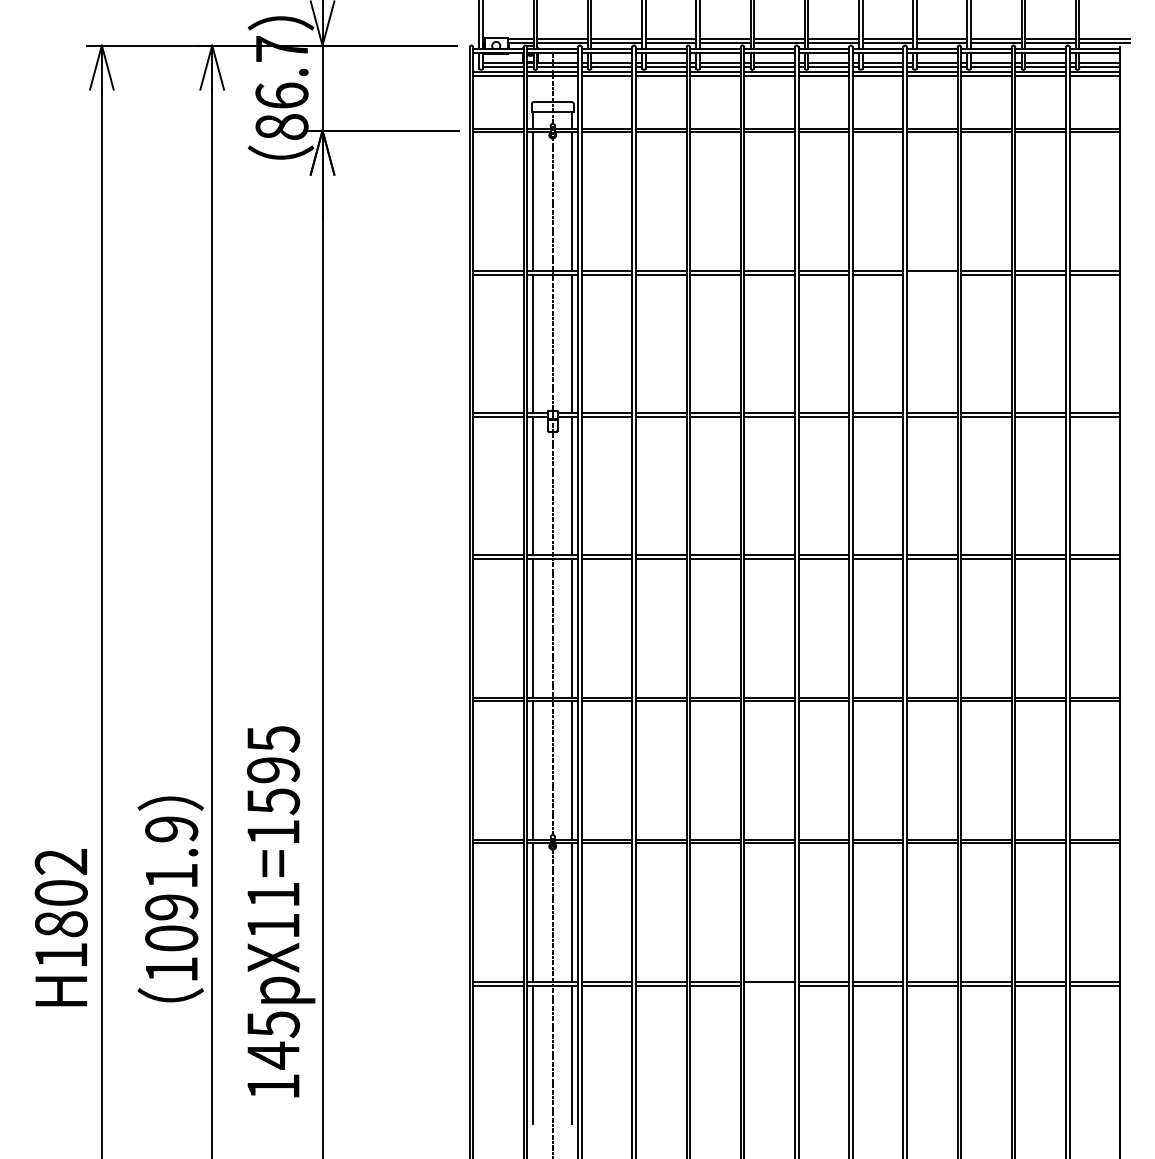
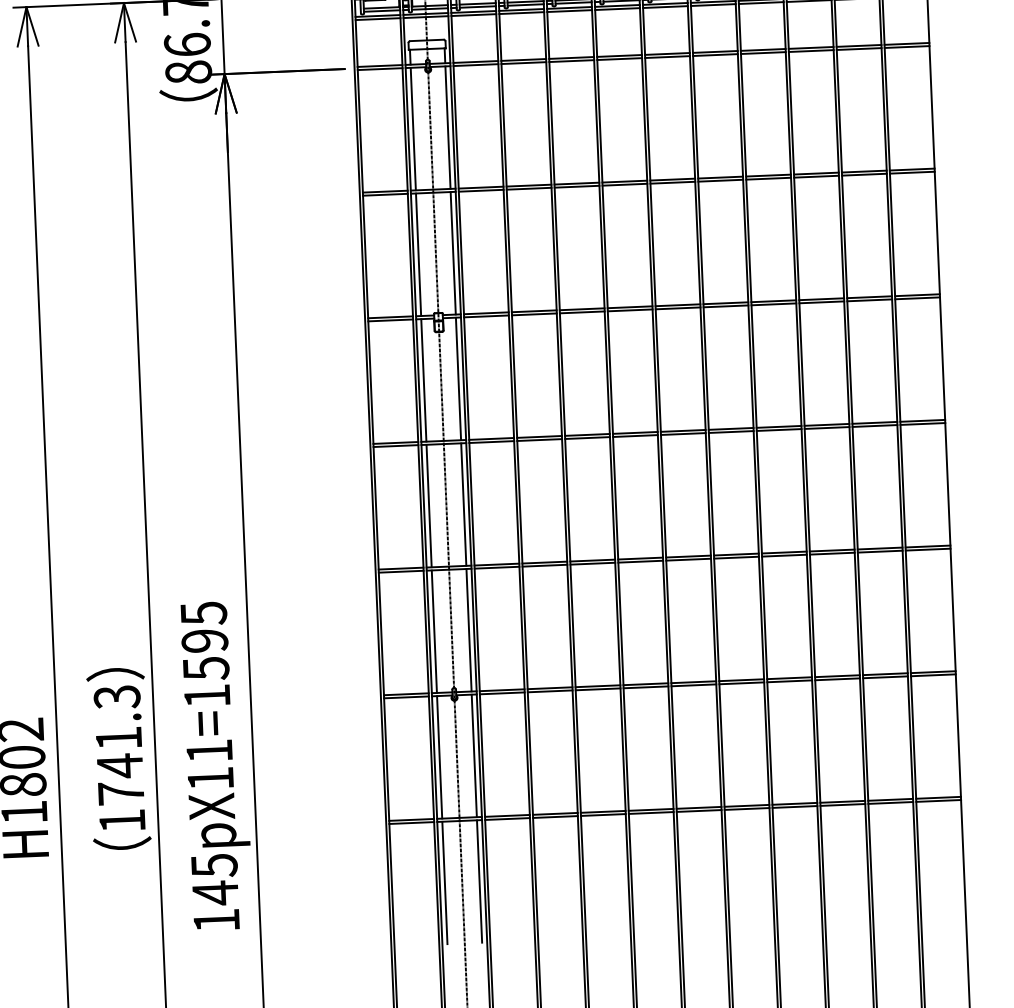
line: (931, 274) -> (767, 178), added
text: (171, 883) -> (119, 744), 1091.9 -> 1741.3
line: (769, 985) -> (651, 812), added

